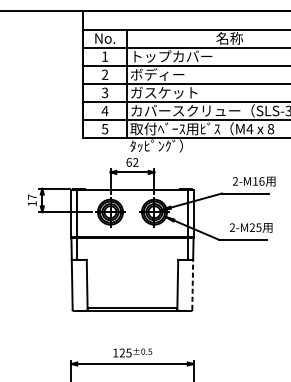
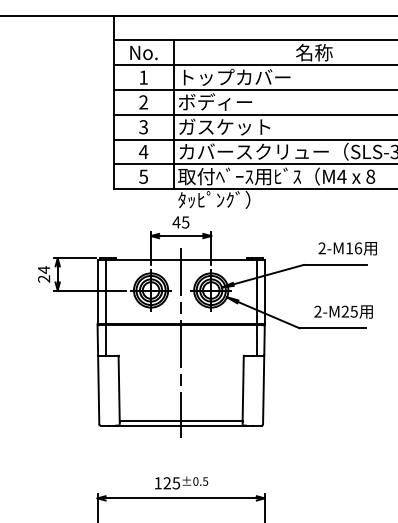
text: (131, 162) -> (180, 222), 62 -> 45
text: (32, 199) -> (44, 273), 17 -> 24
line: (132, 250) -> (181, 342), added
line: (192, 284) -> (263, 389), dashed -> solid

